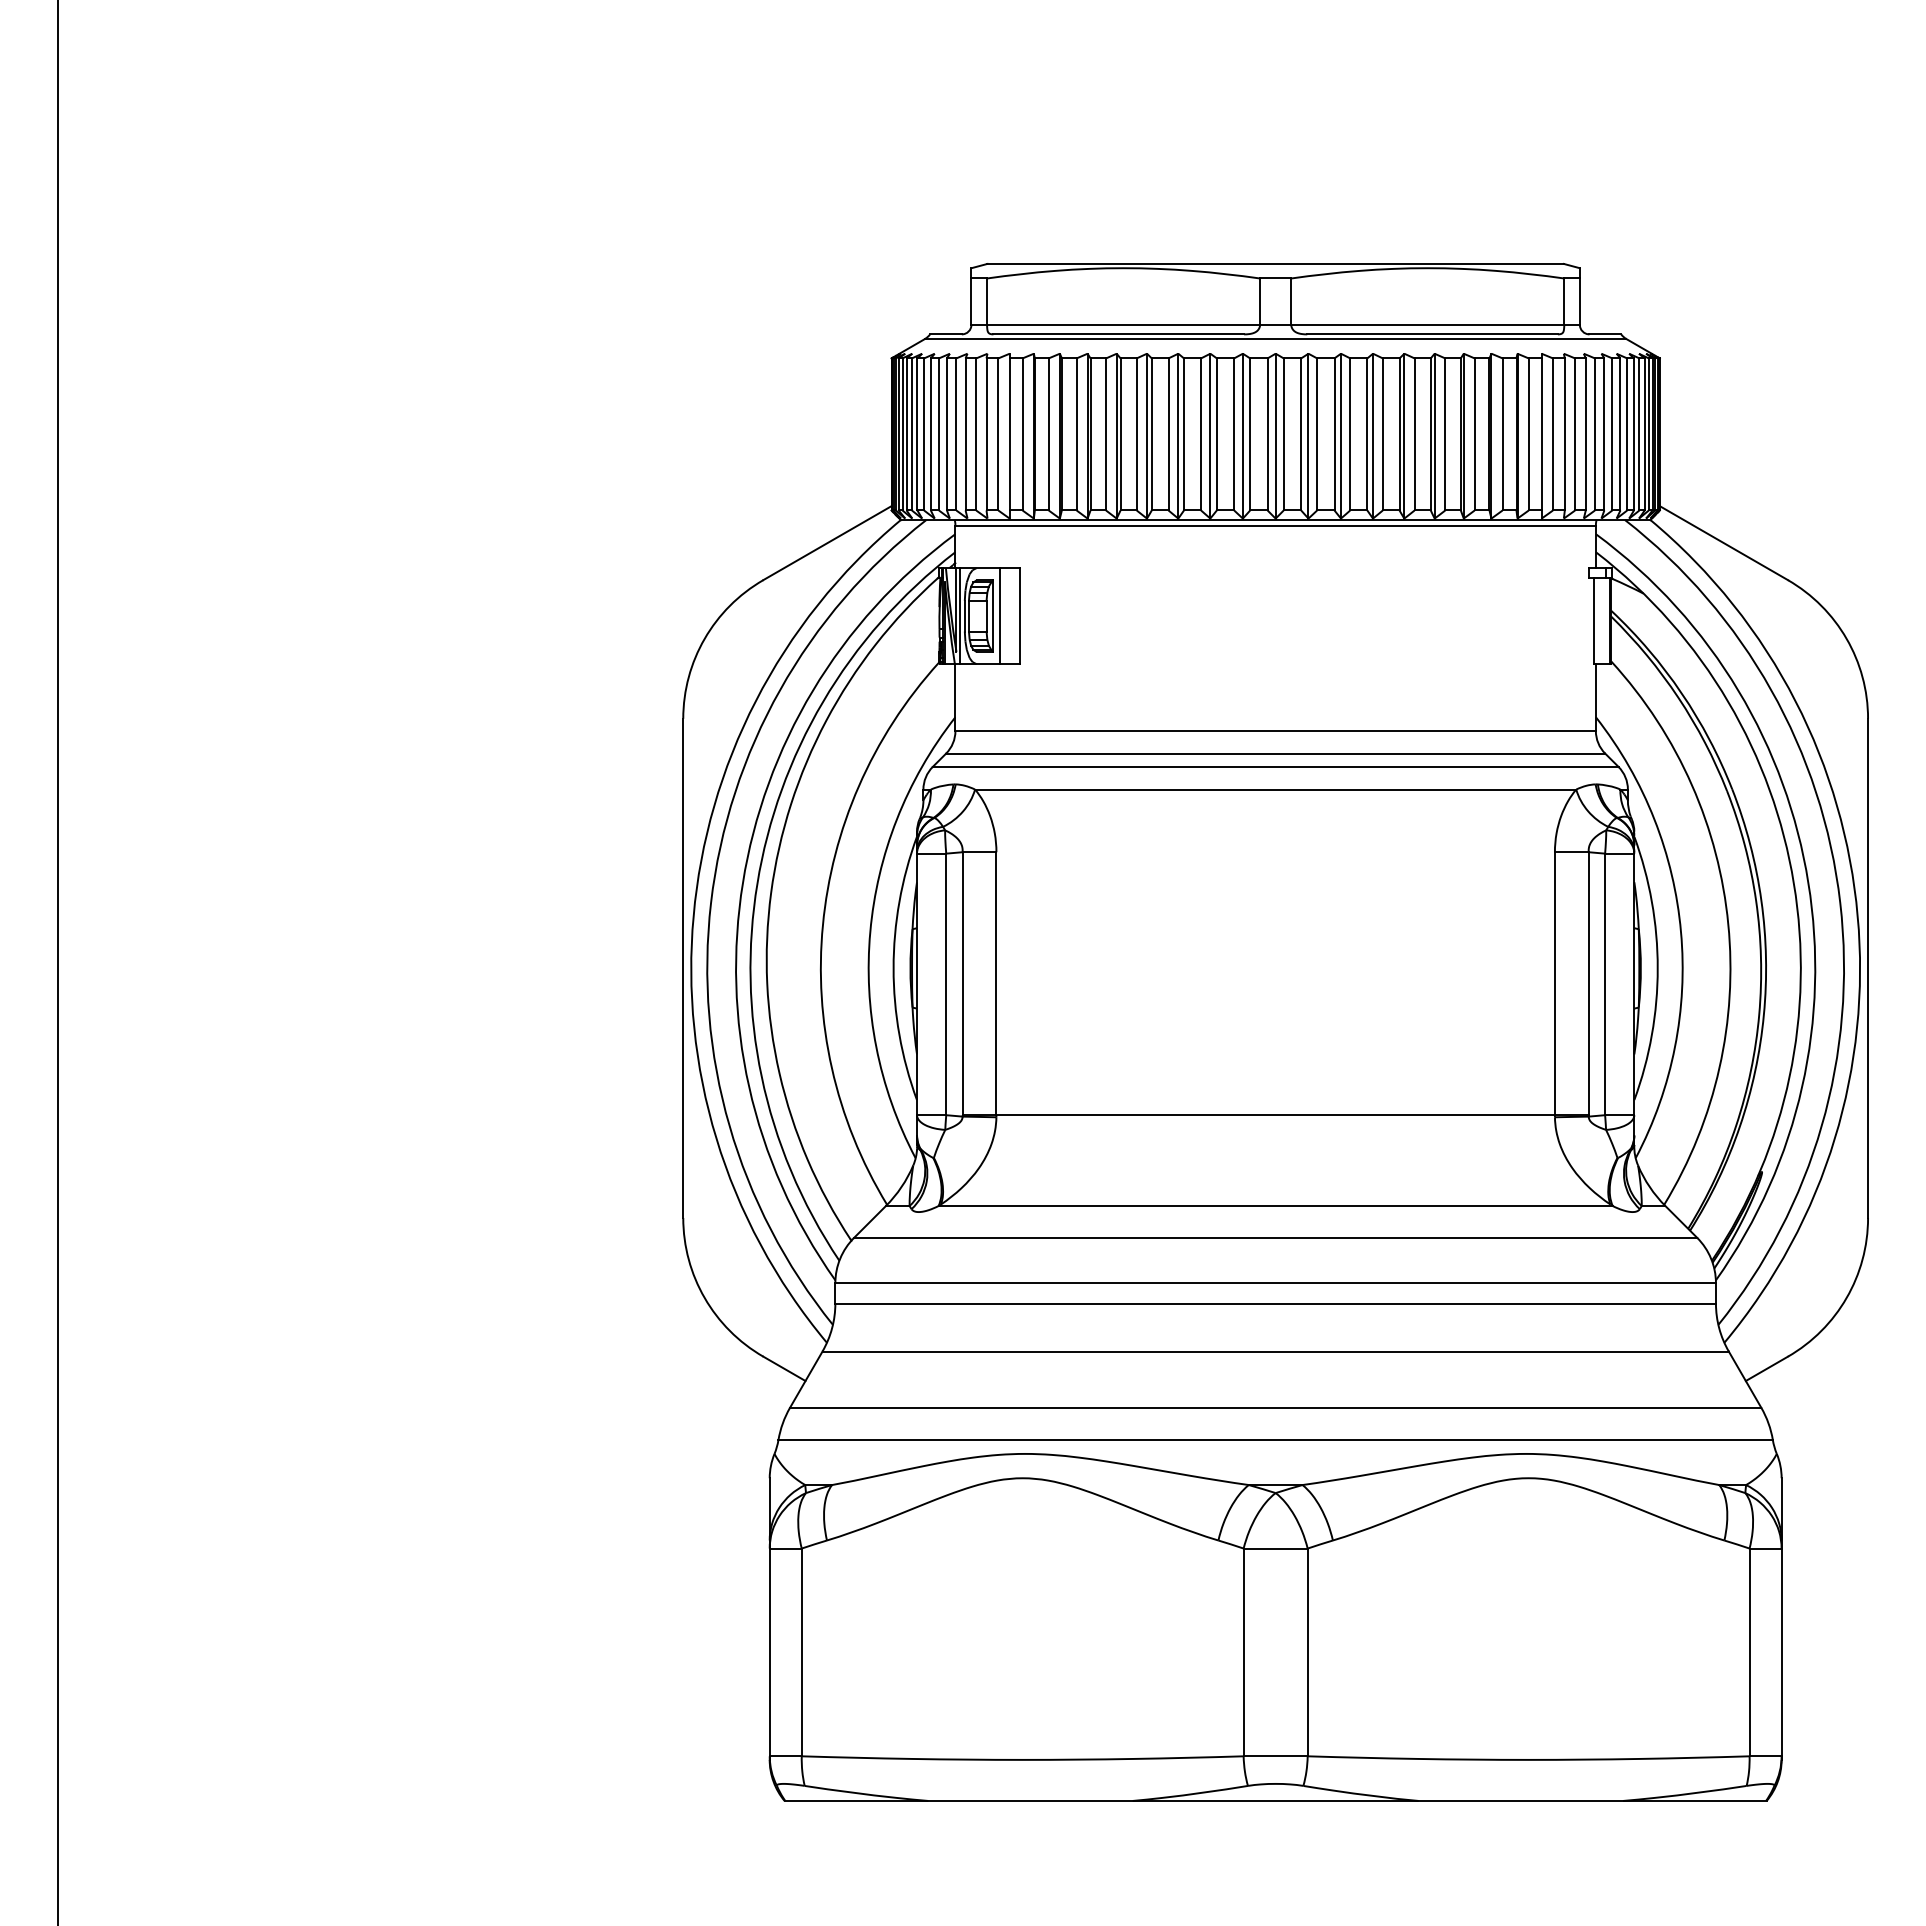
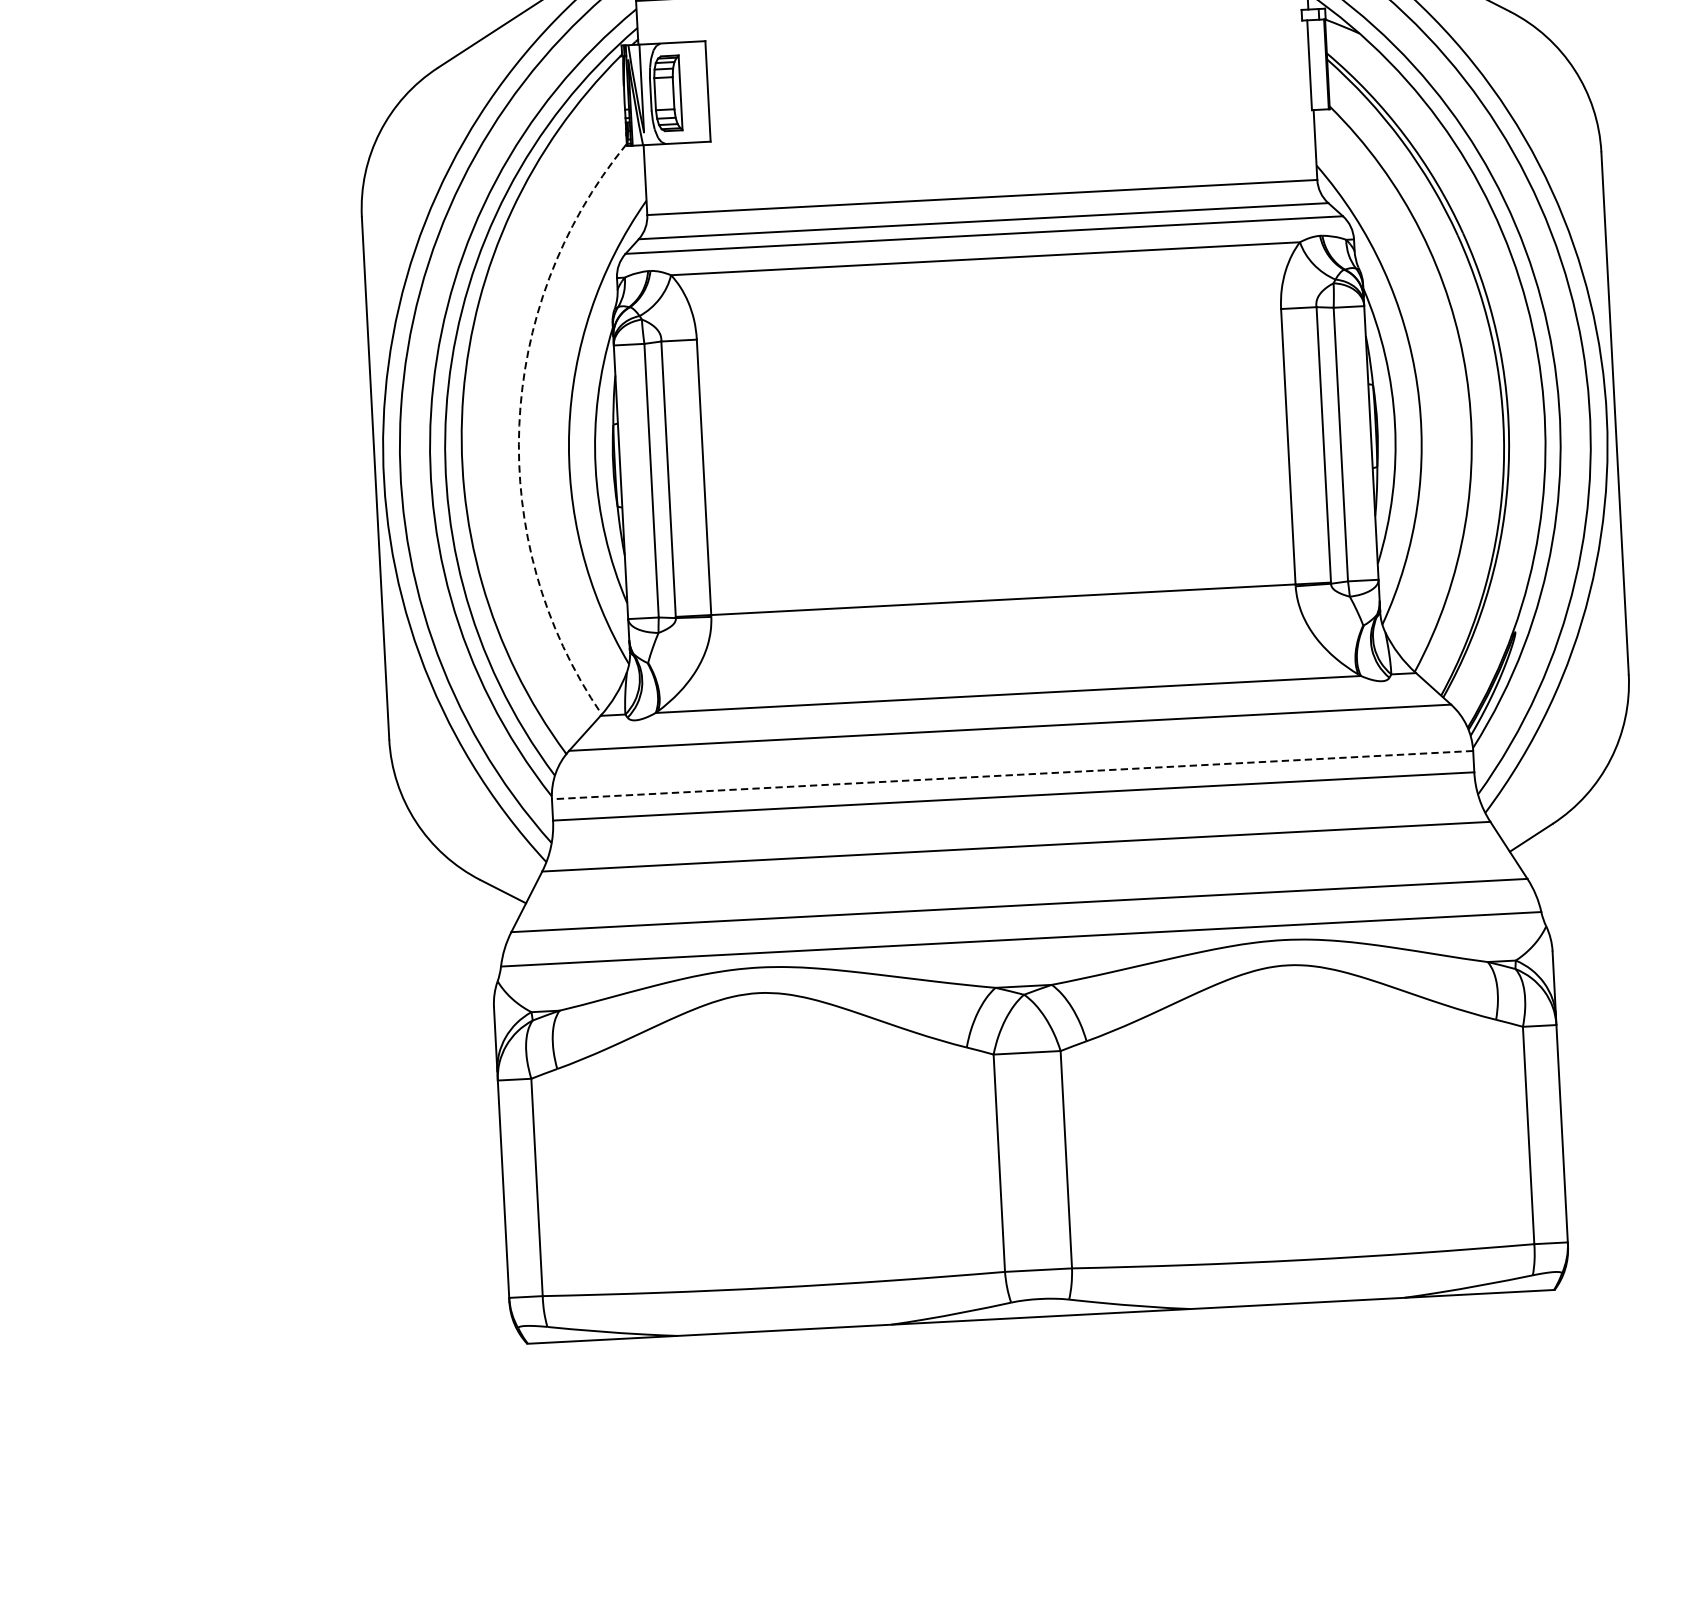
line: (959, 616) -> (645, 95), removed
line: (999, 616) -> (687, 92), removed
arc: (822, 925) -> (518, 425), solid -> dashed
line: (1275, 1283) -> (1012, 775), solid -> dashed

